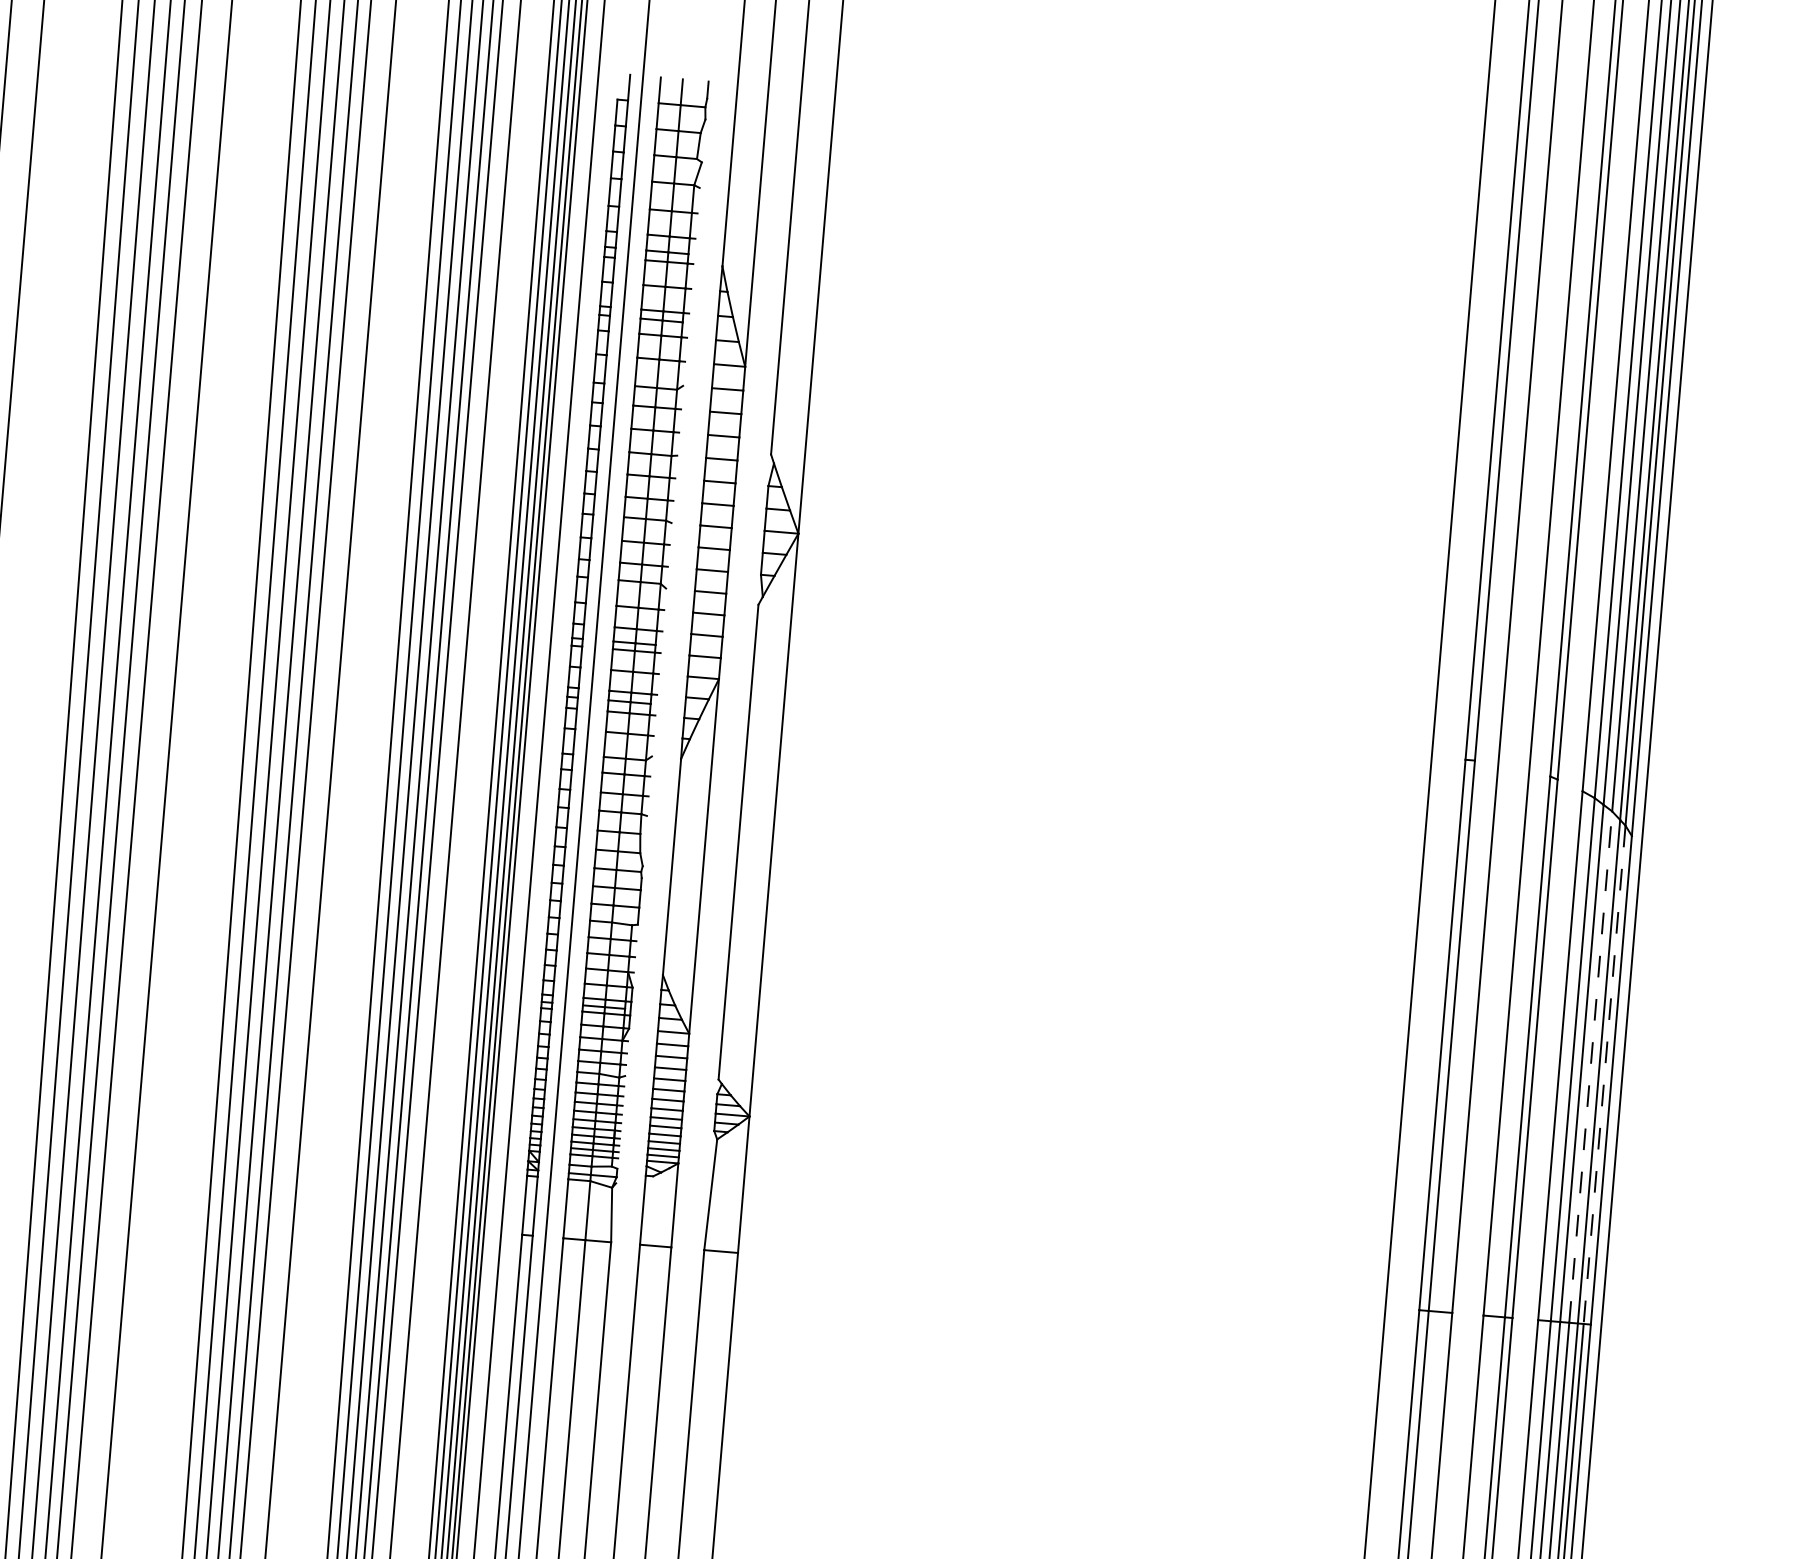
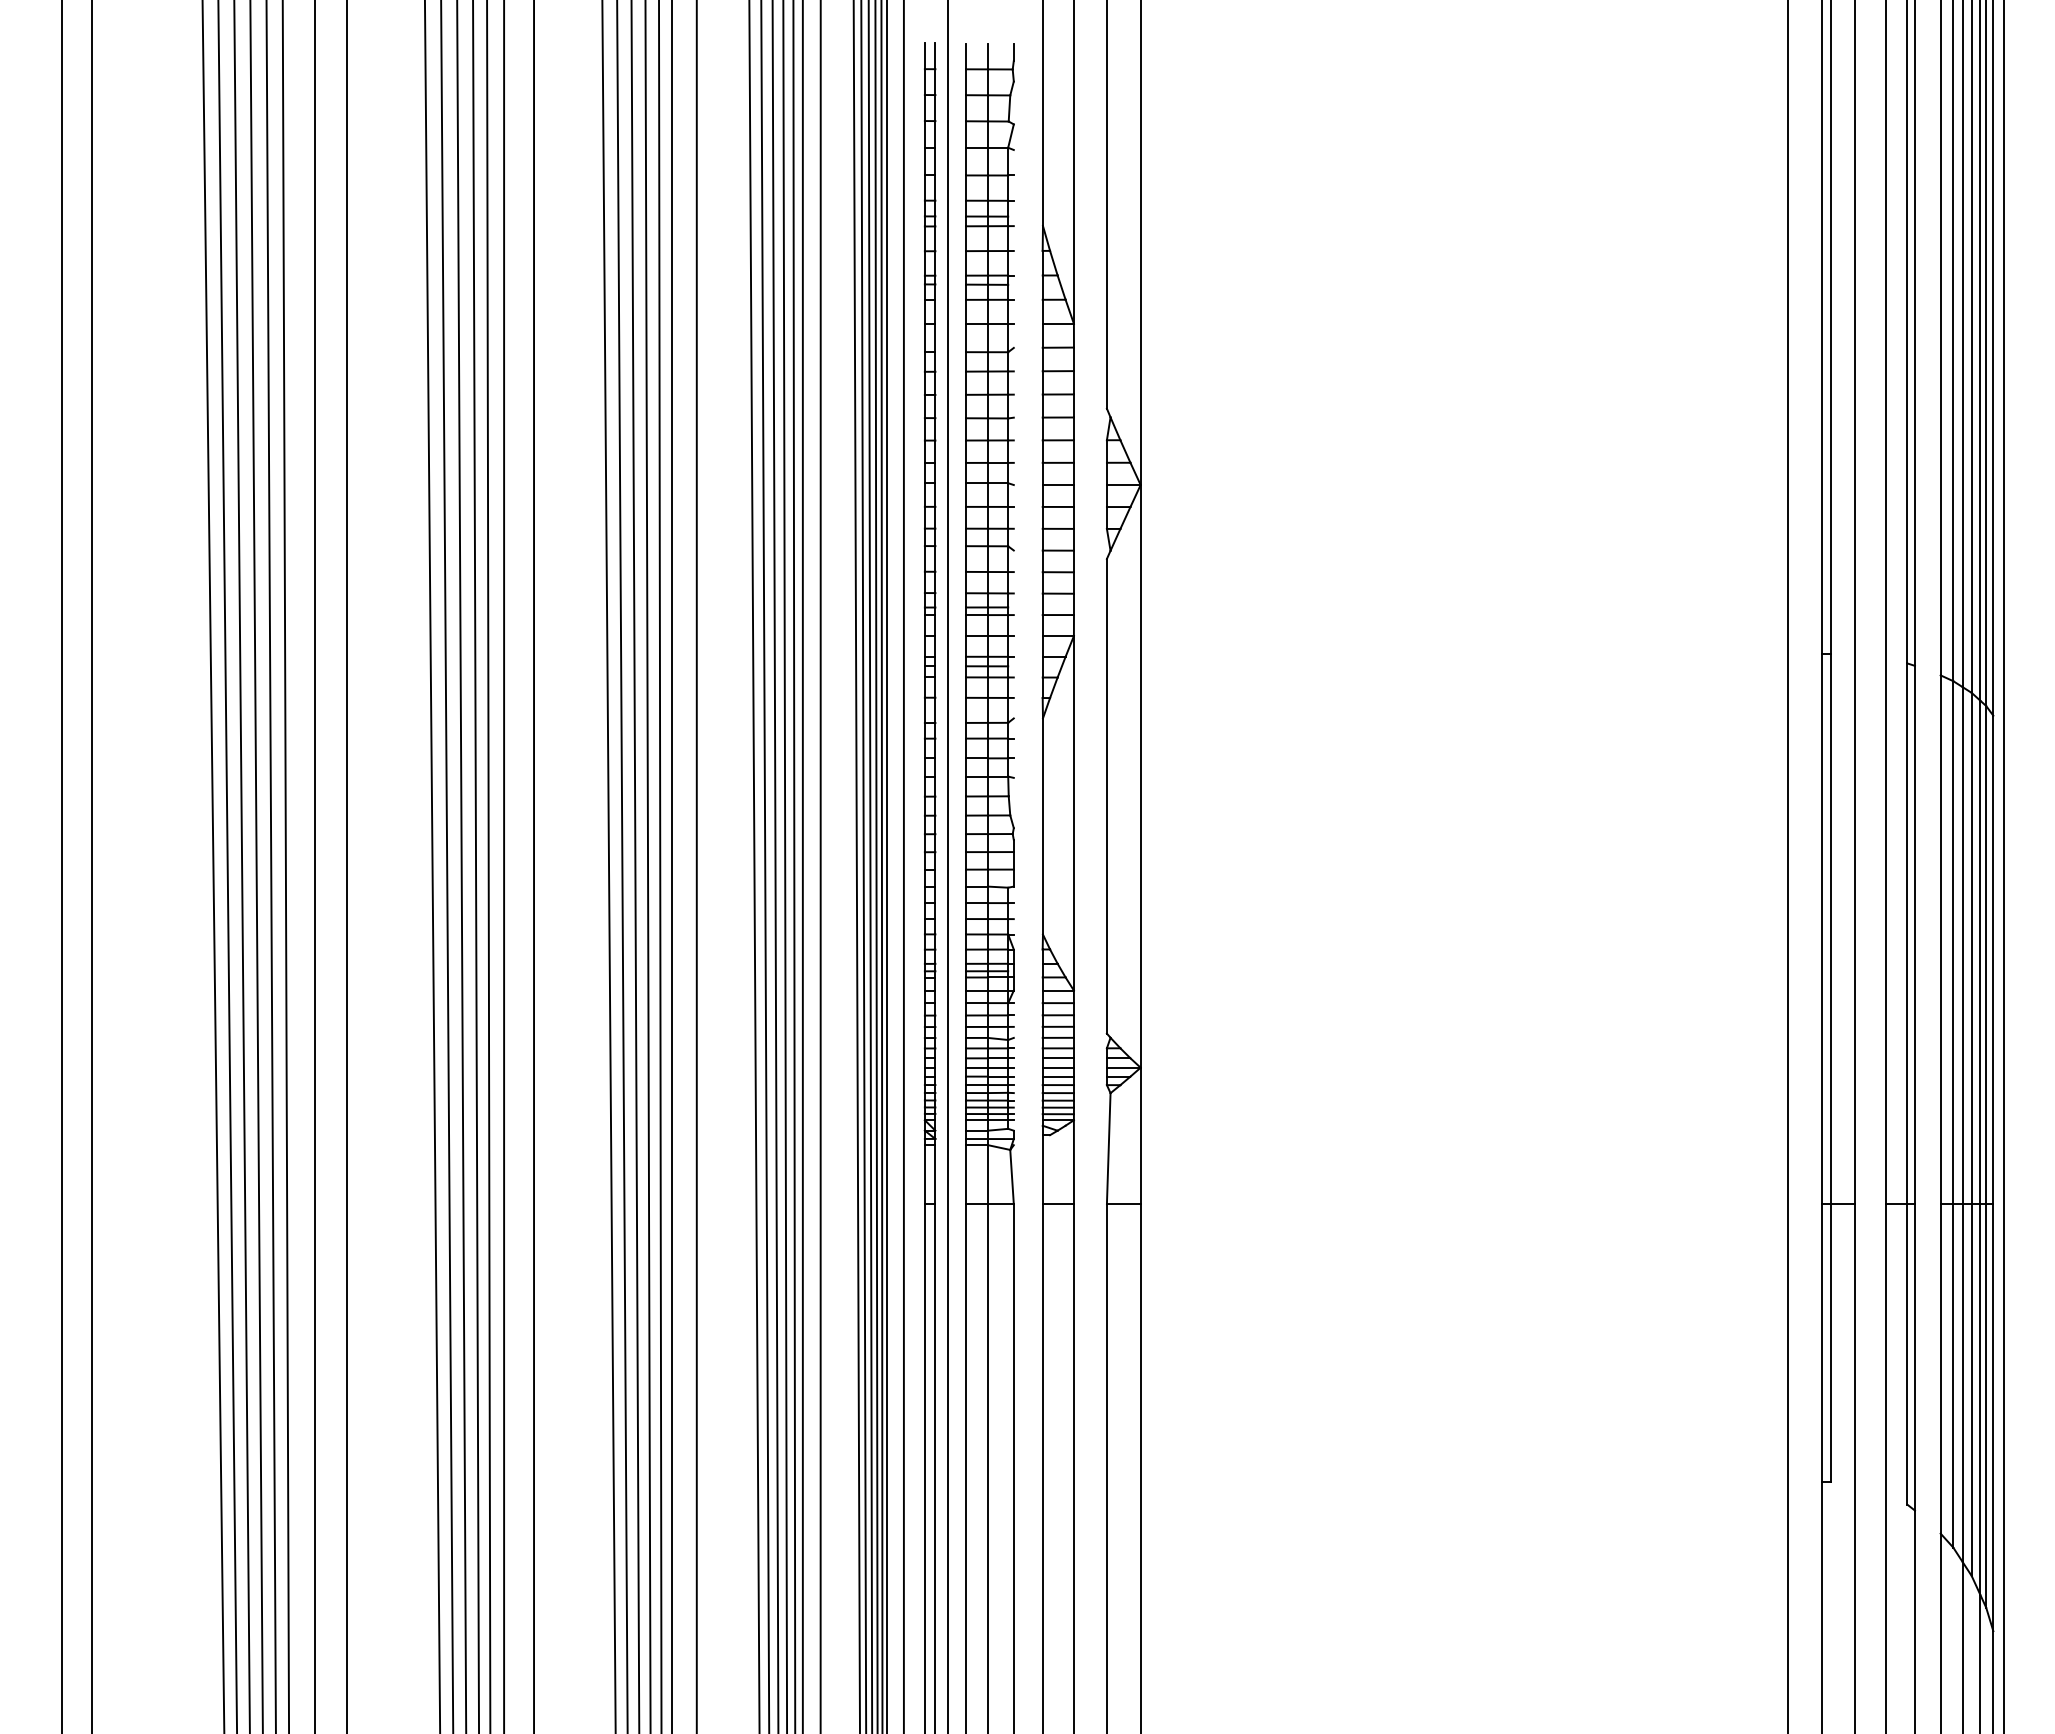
line: (618, 86) -> (924, 56), added
line: (1590, 1067) -> (1971, 948), dashed -> solid
line: (1604, 1075) -> (1986, 955), dashed -> solid

